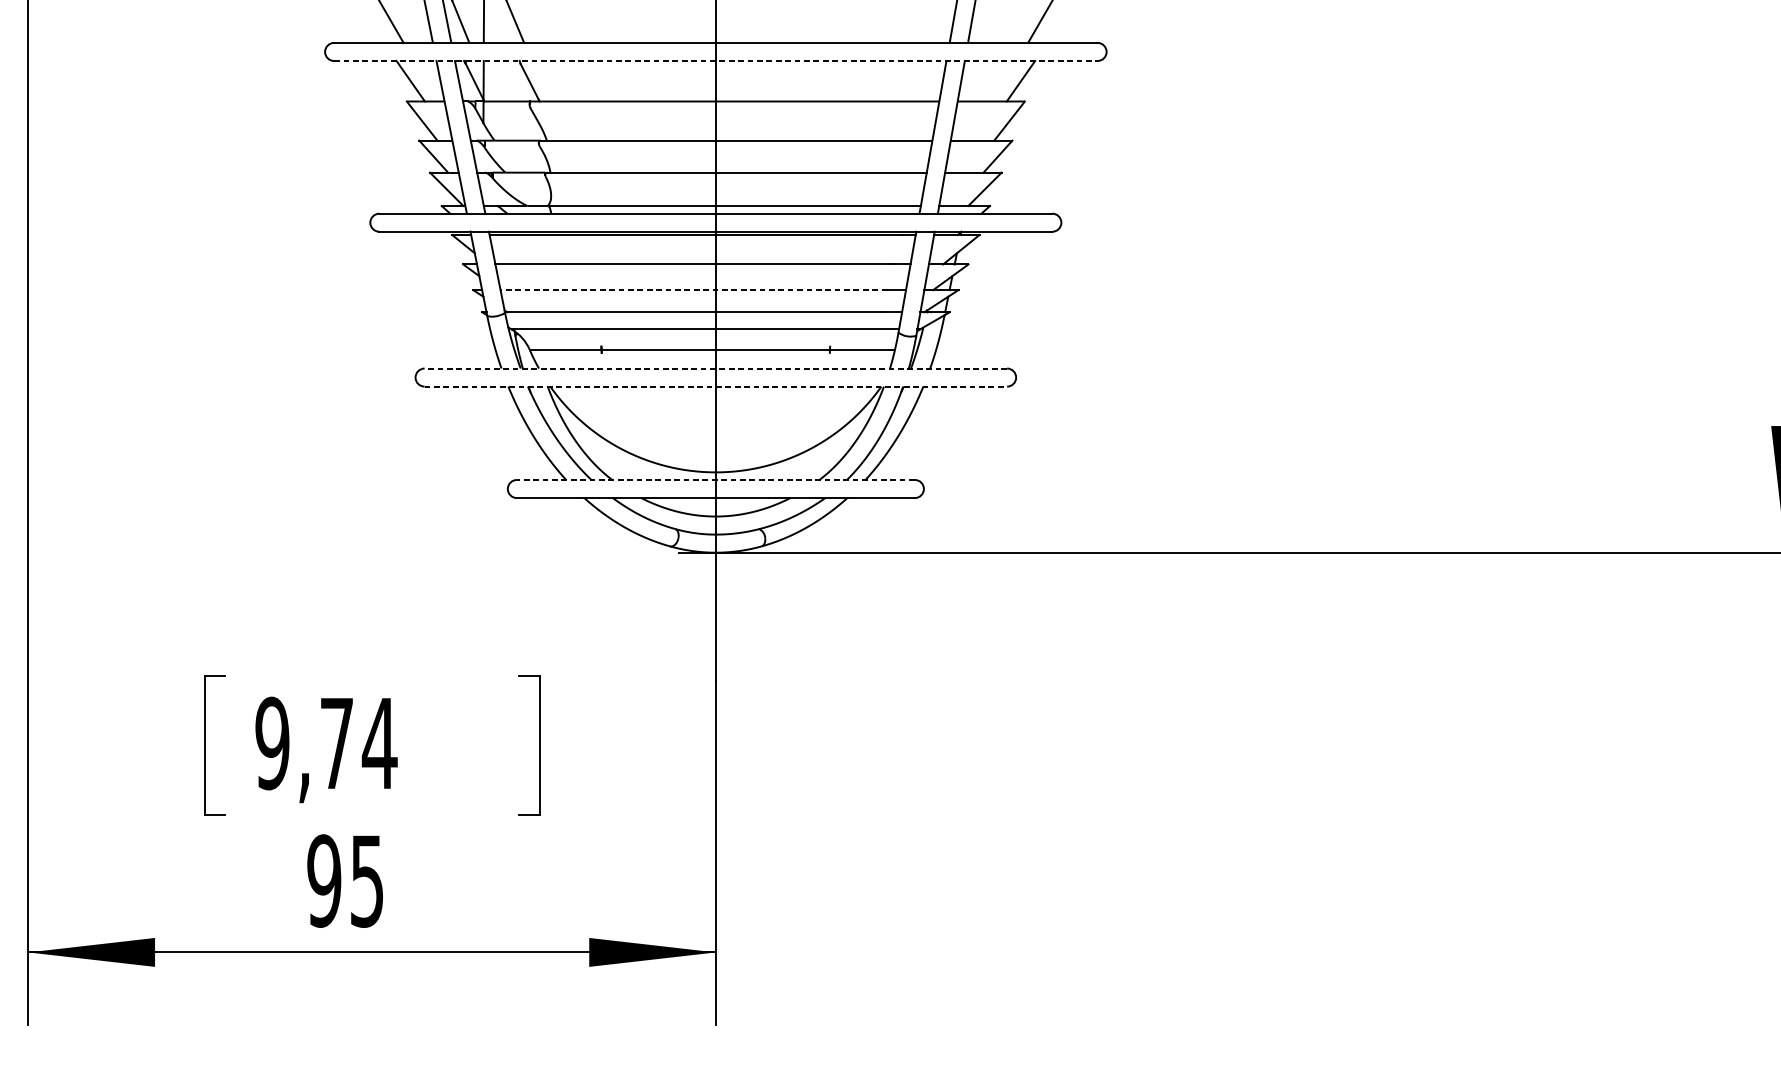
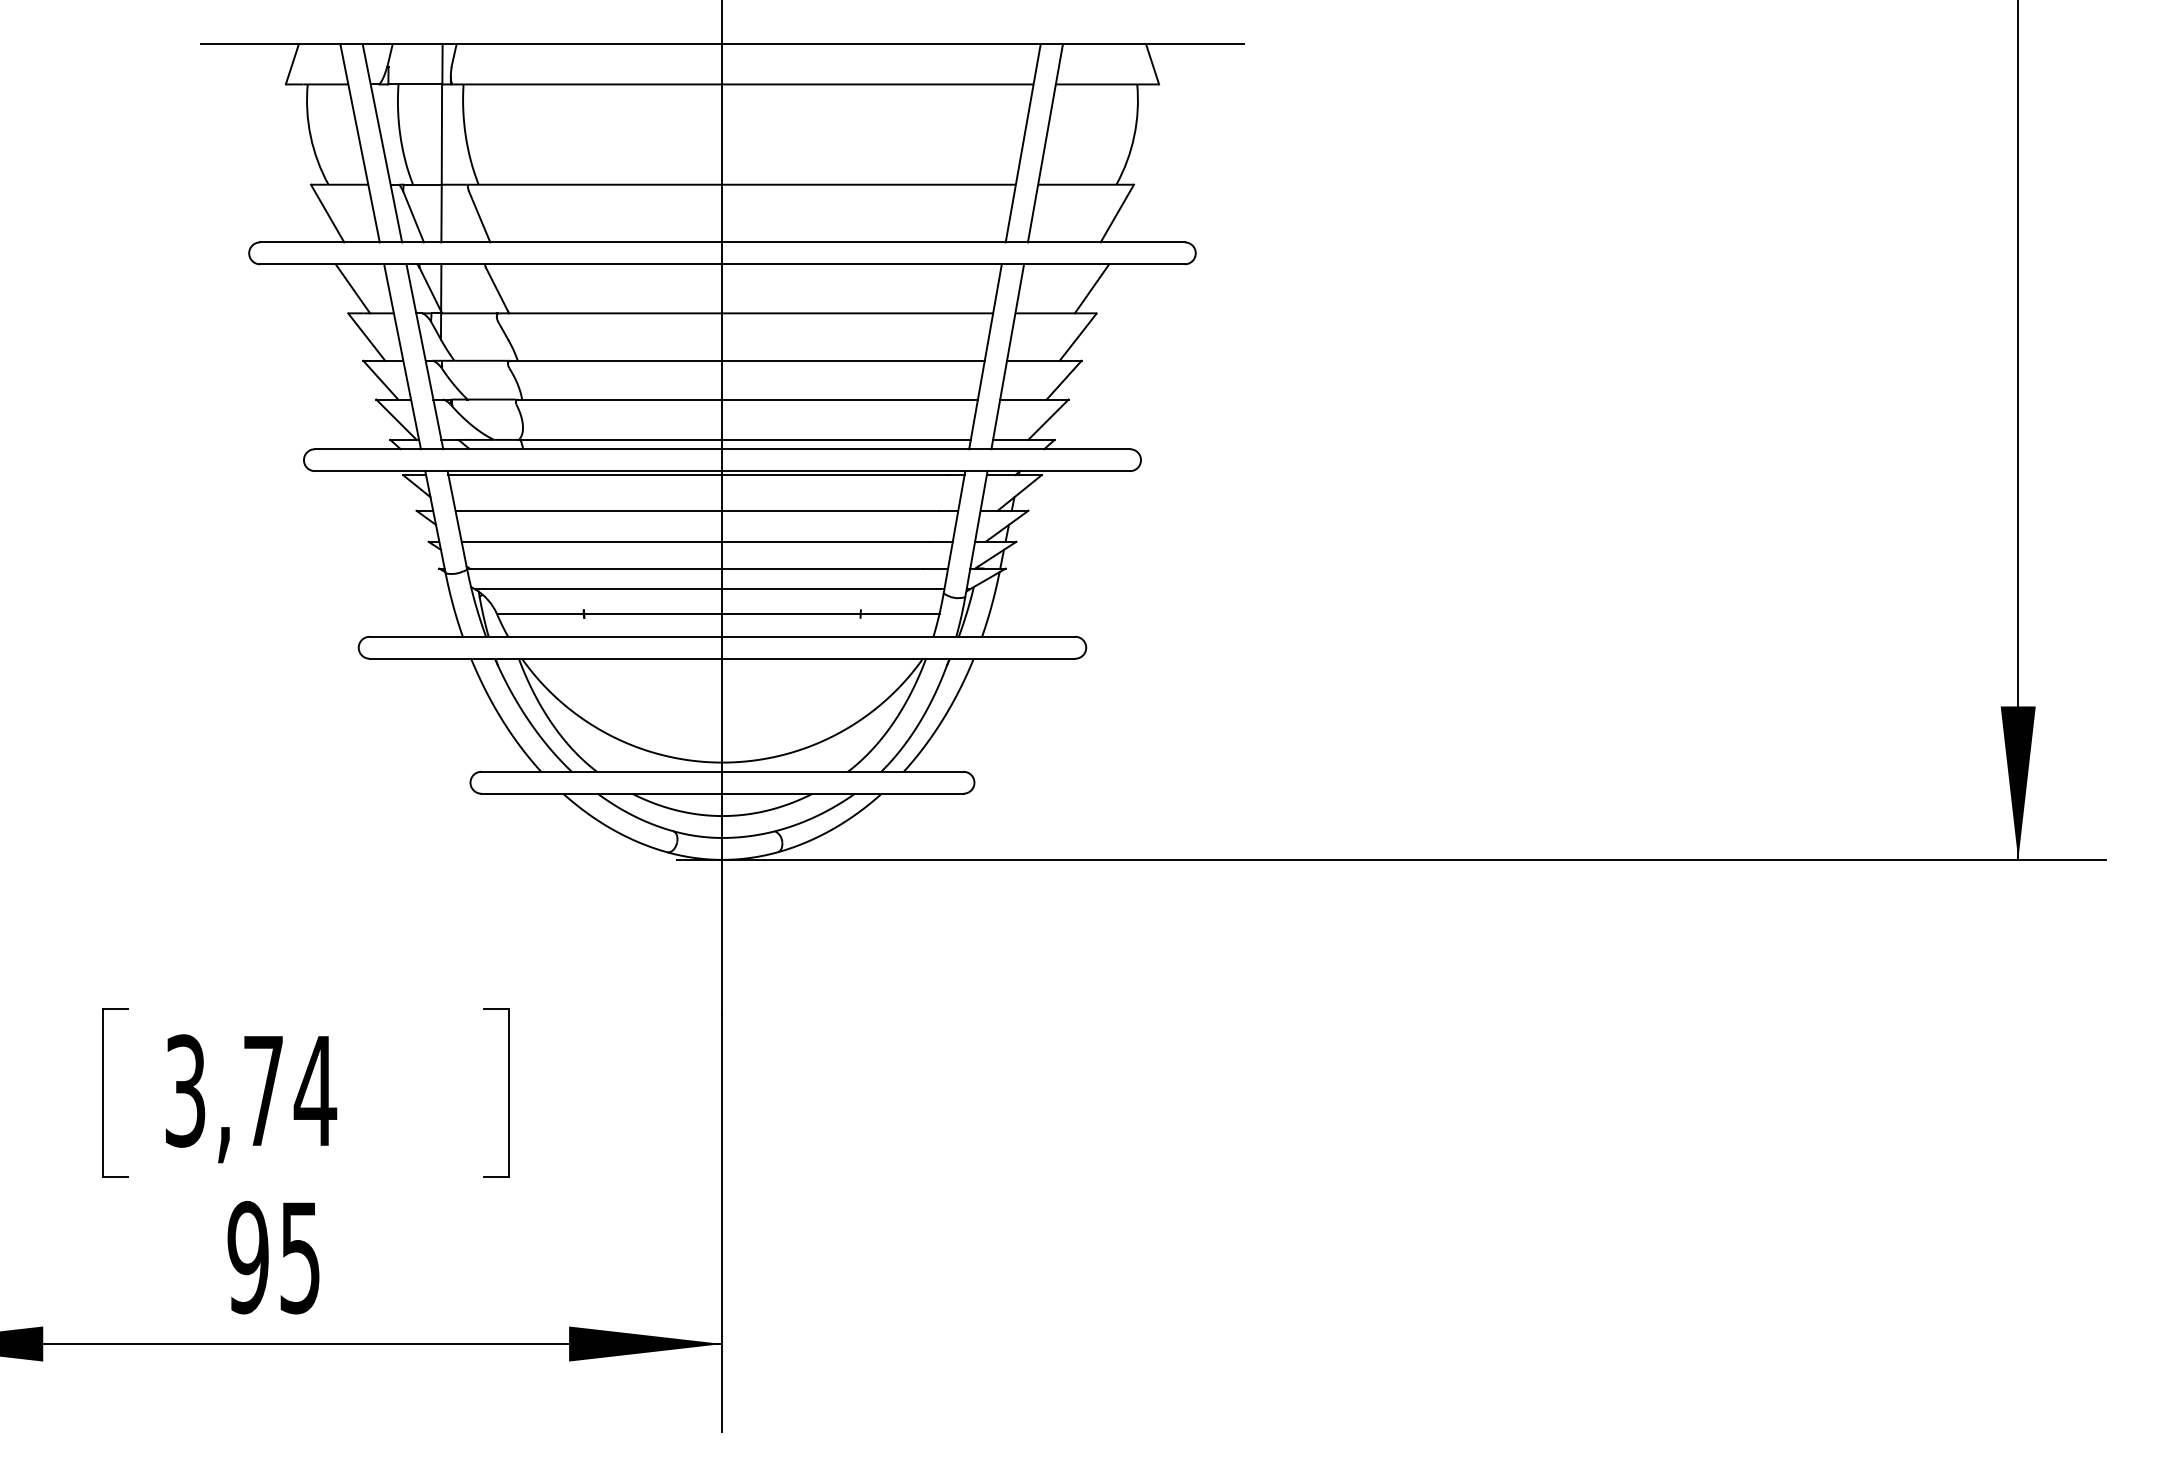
line: (715, 61) -> (722, 264), dashed -> solid
line: (693, 289) -> (695, 541), dashed -> solid
line: (715, 368) -> (722, 636), dashed -> solid
line: (715, 386) -> (722, 658), dashed -> solid
line: (715, 479) -> (721, 771), dashed -> solid
text: (271, 743) -> (184, 1090), 9,74 -> 3,74

